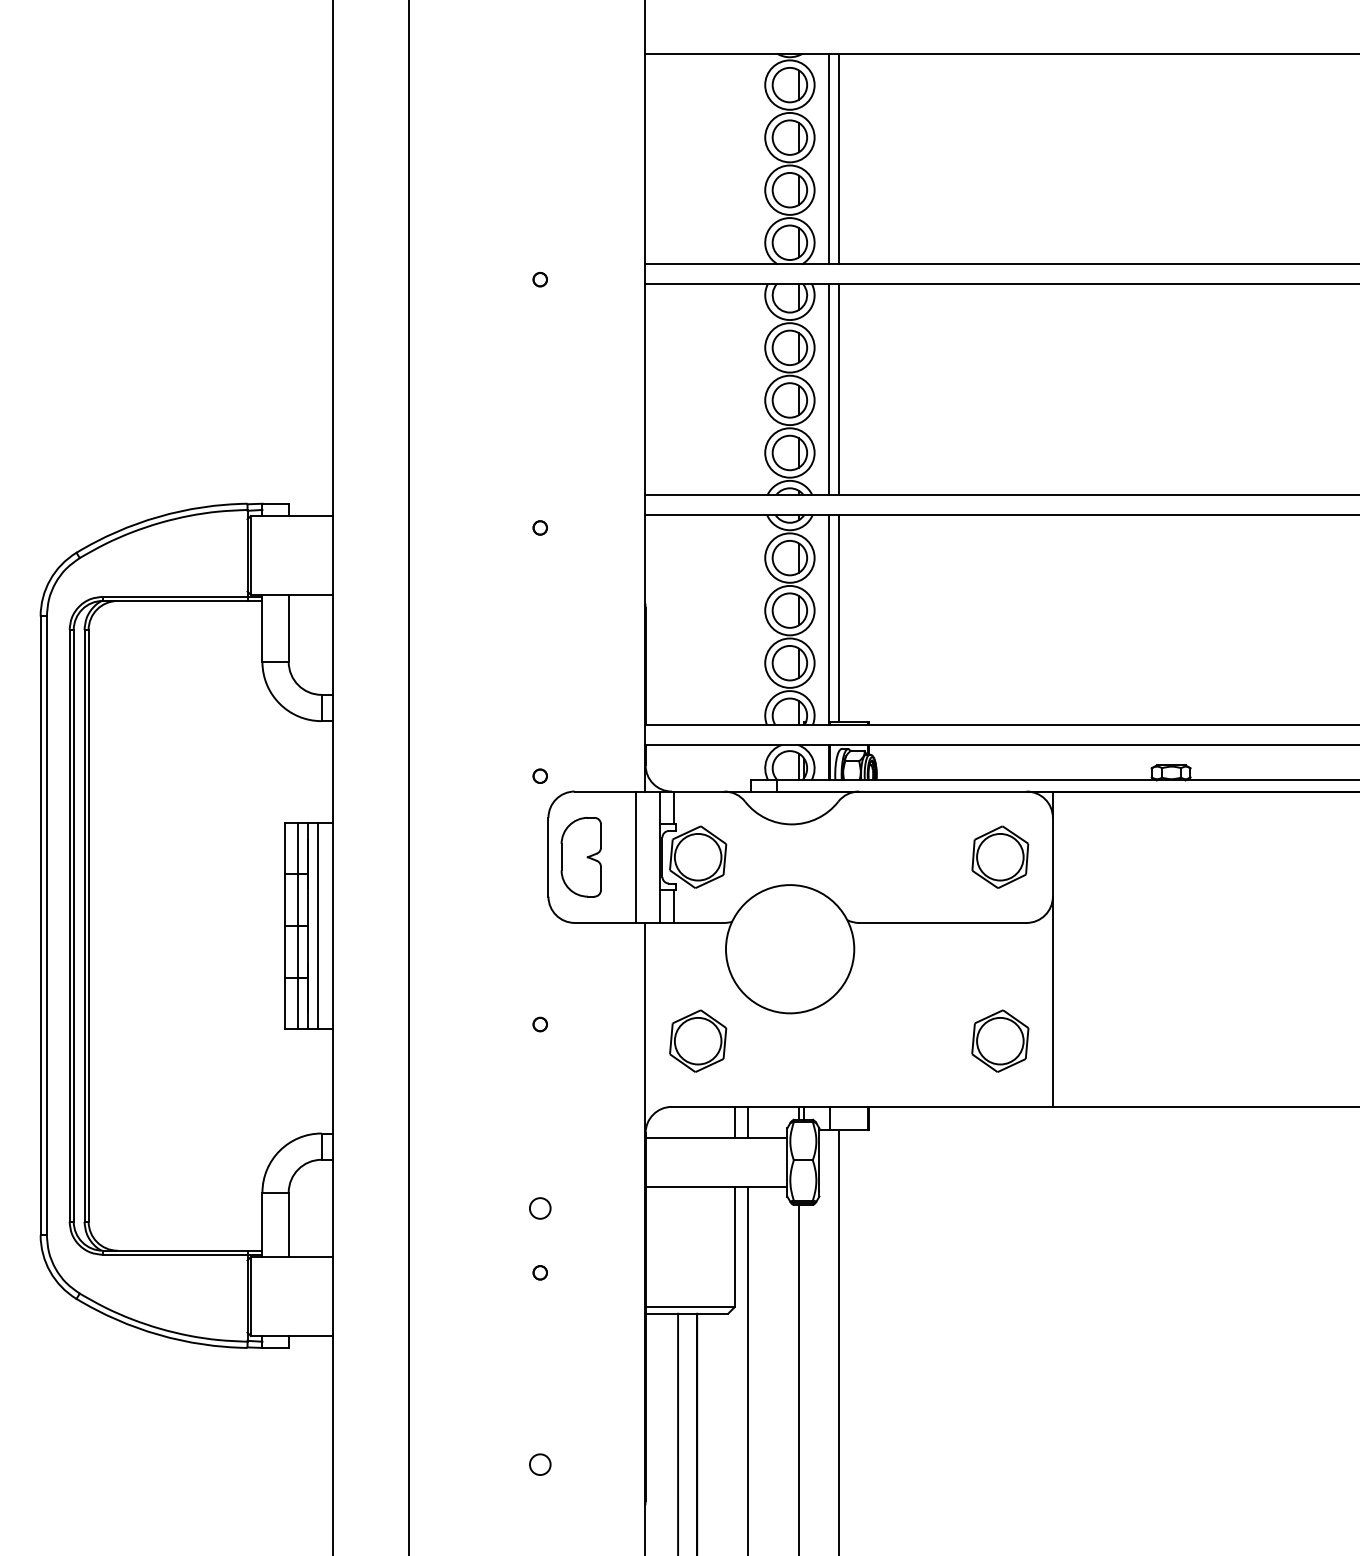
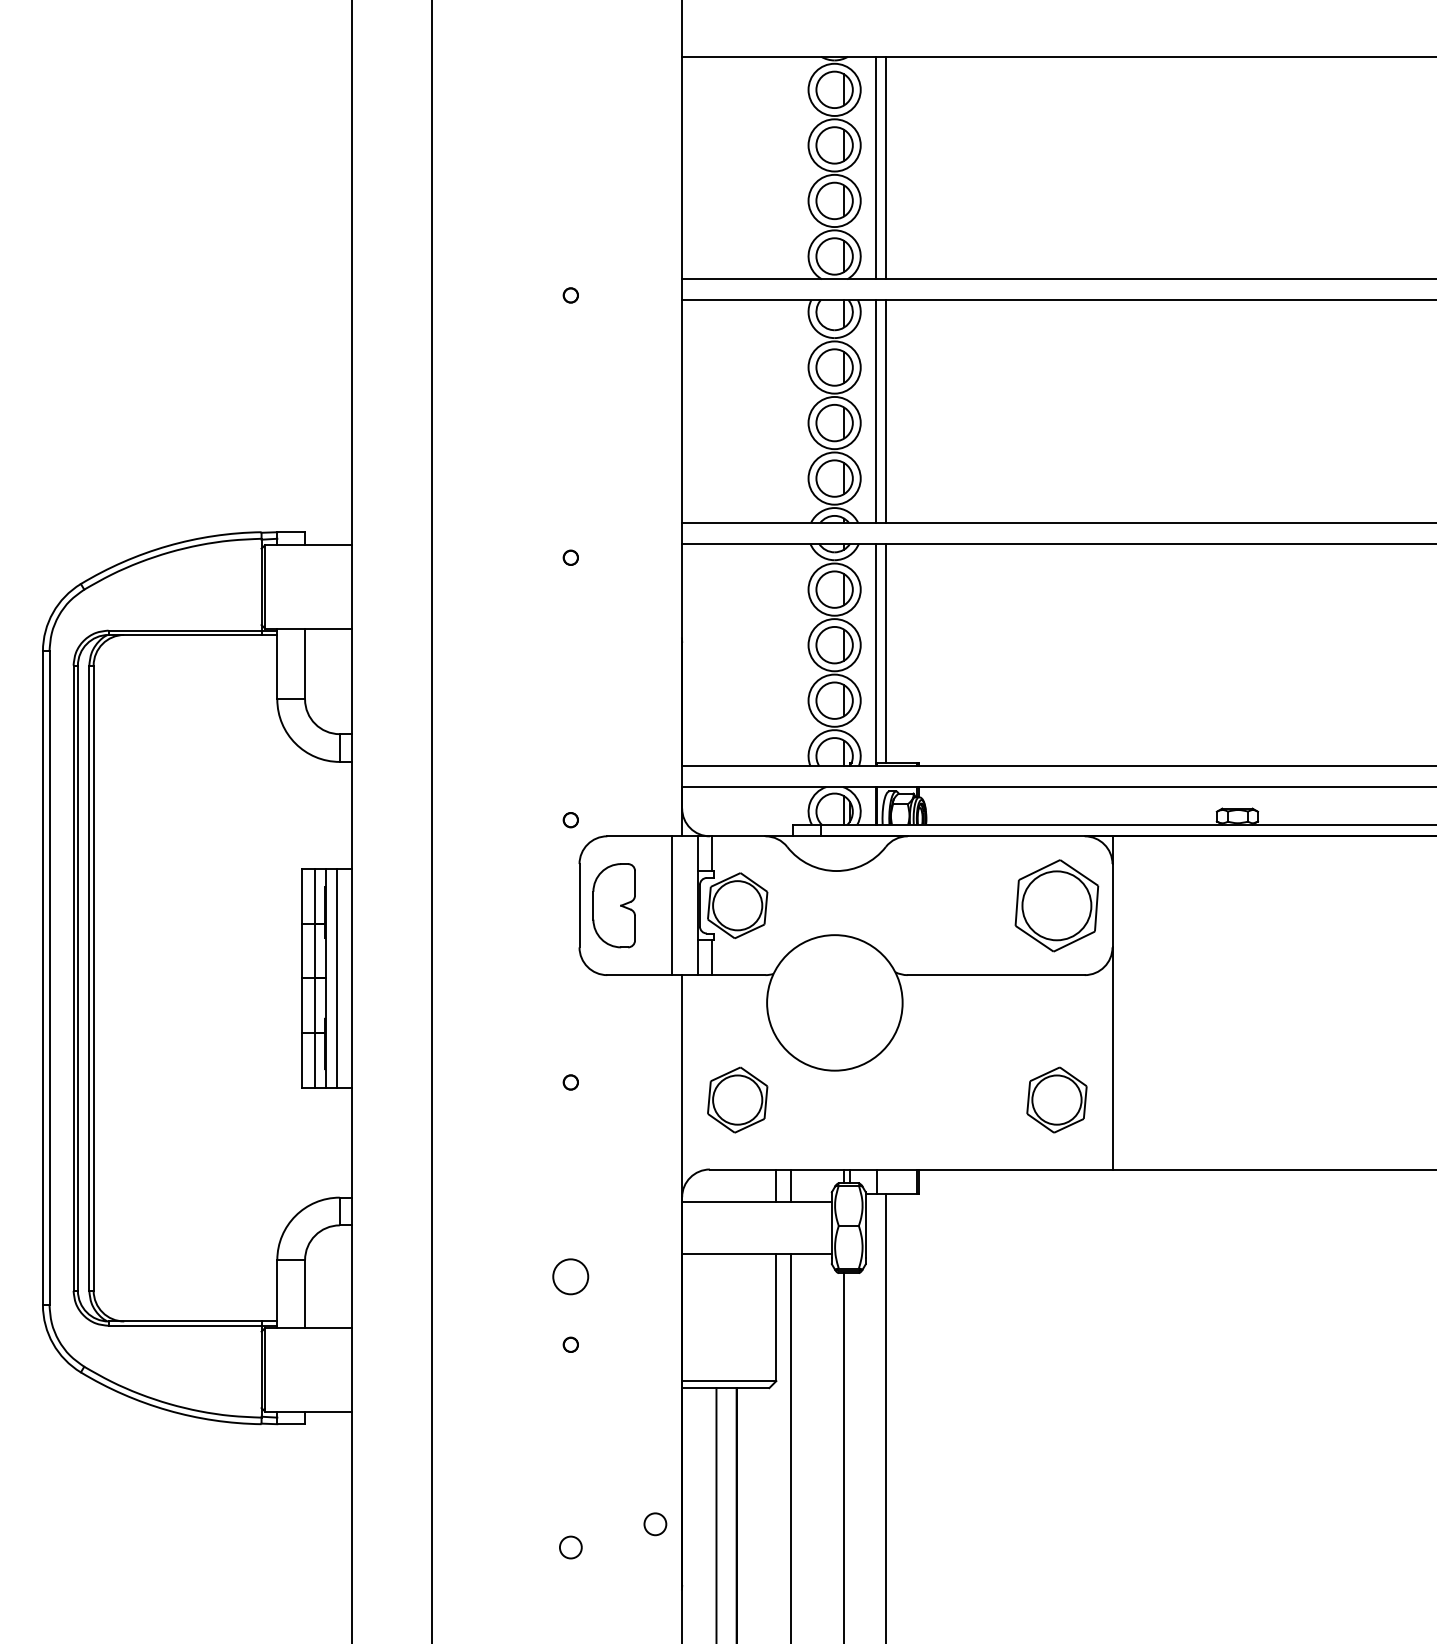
part: (1000, 856) -> (1057, 904), size x1.4
circle: (540, 1208) -> (571, 1276), size x1.6
circle: (620, 1442) -> (655, 1524), added

